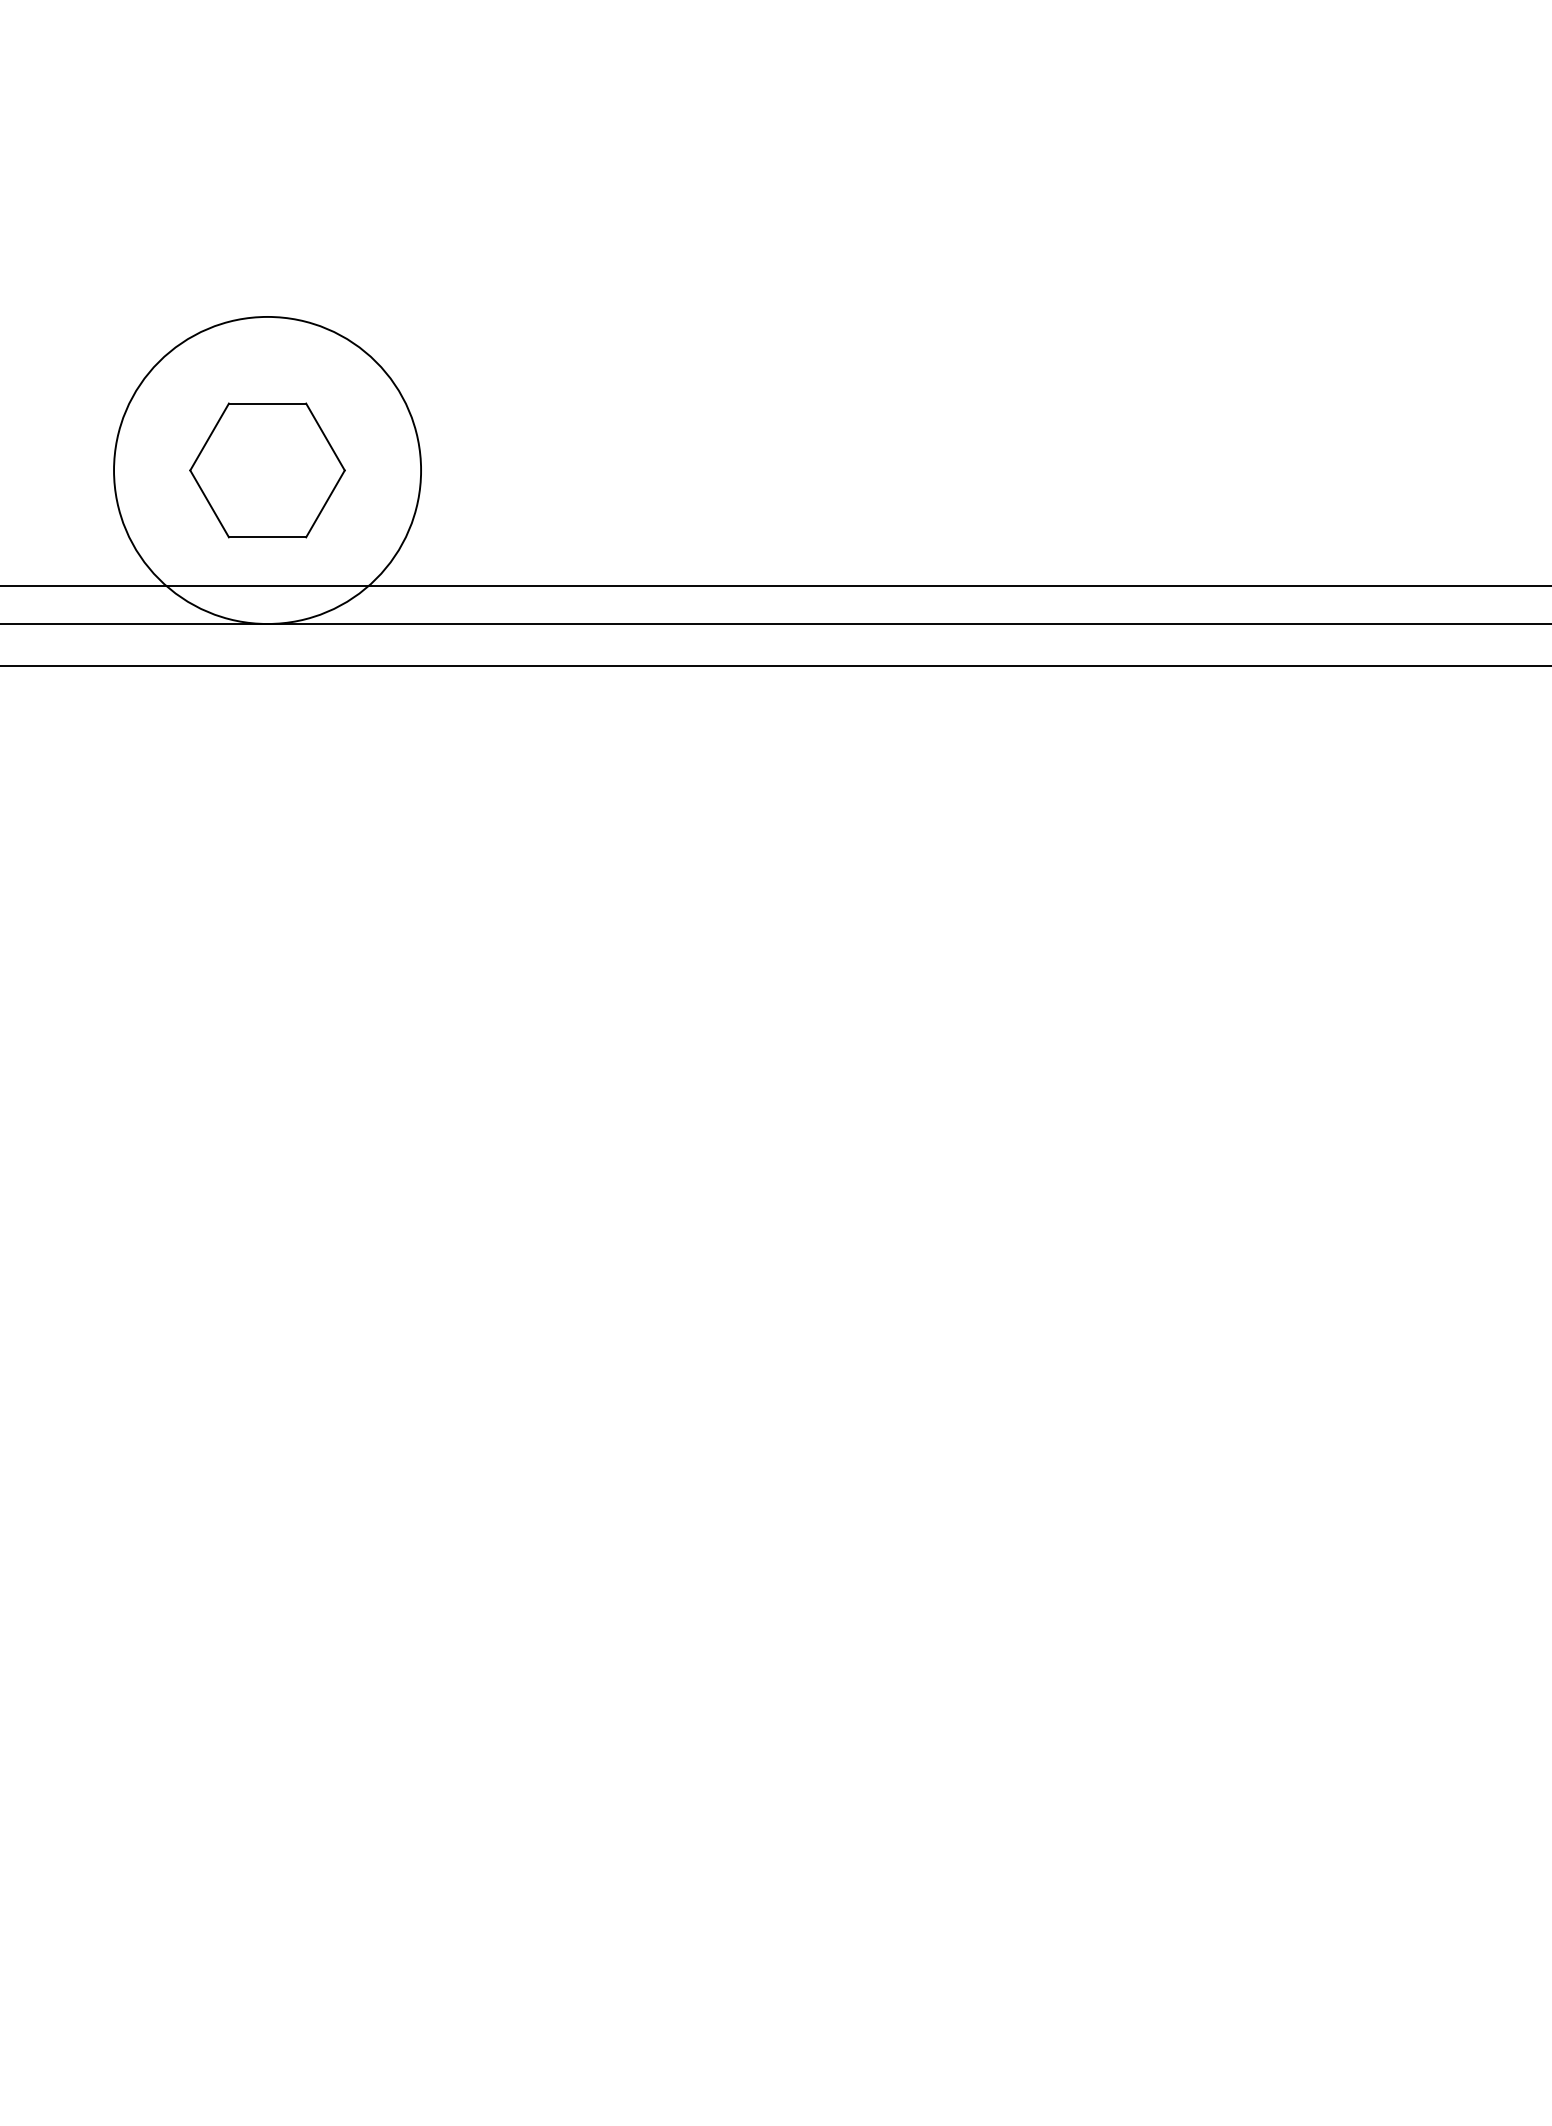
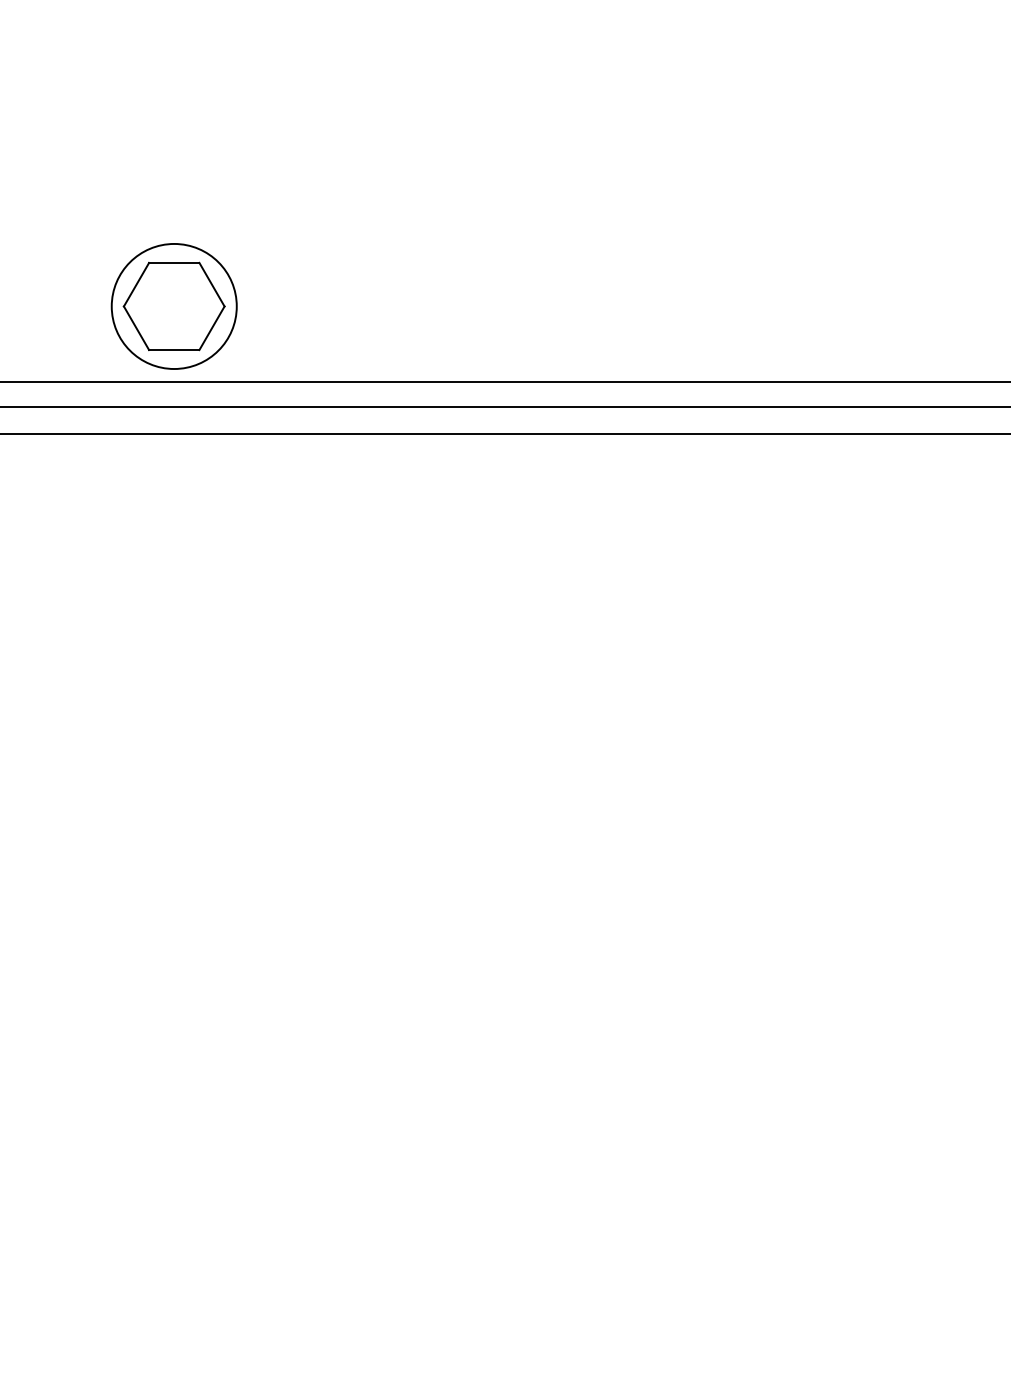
circle: (266, 470) -> (173, 306), size x0.62

